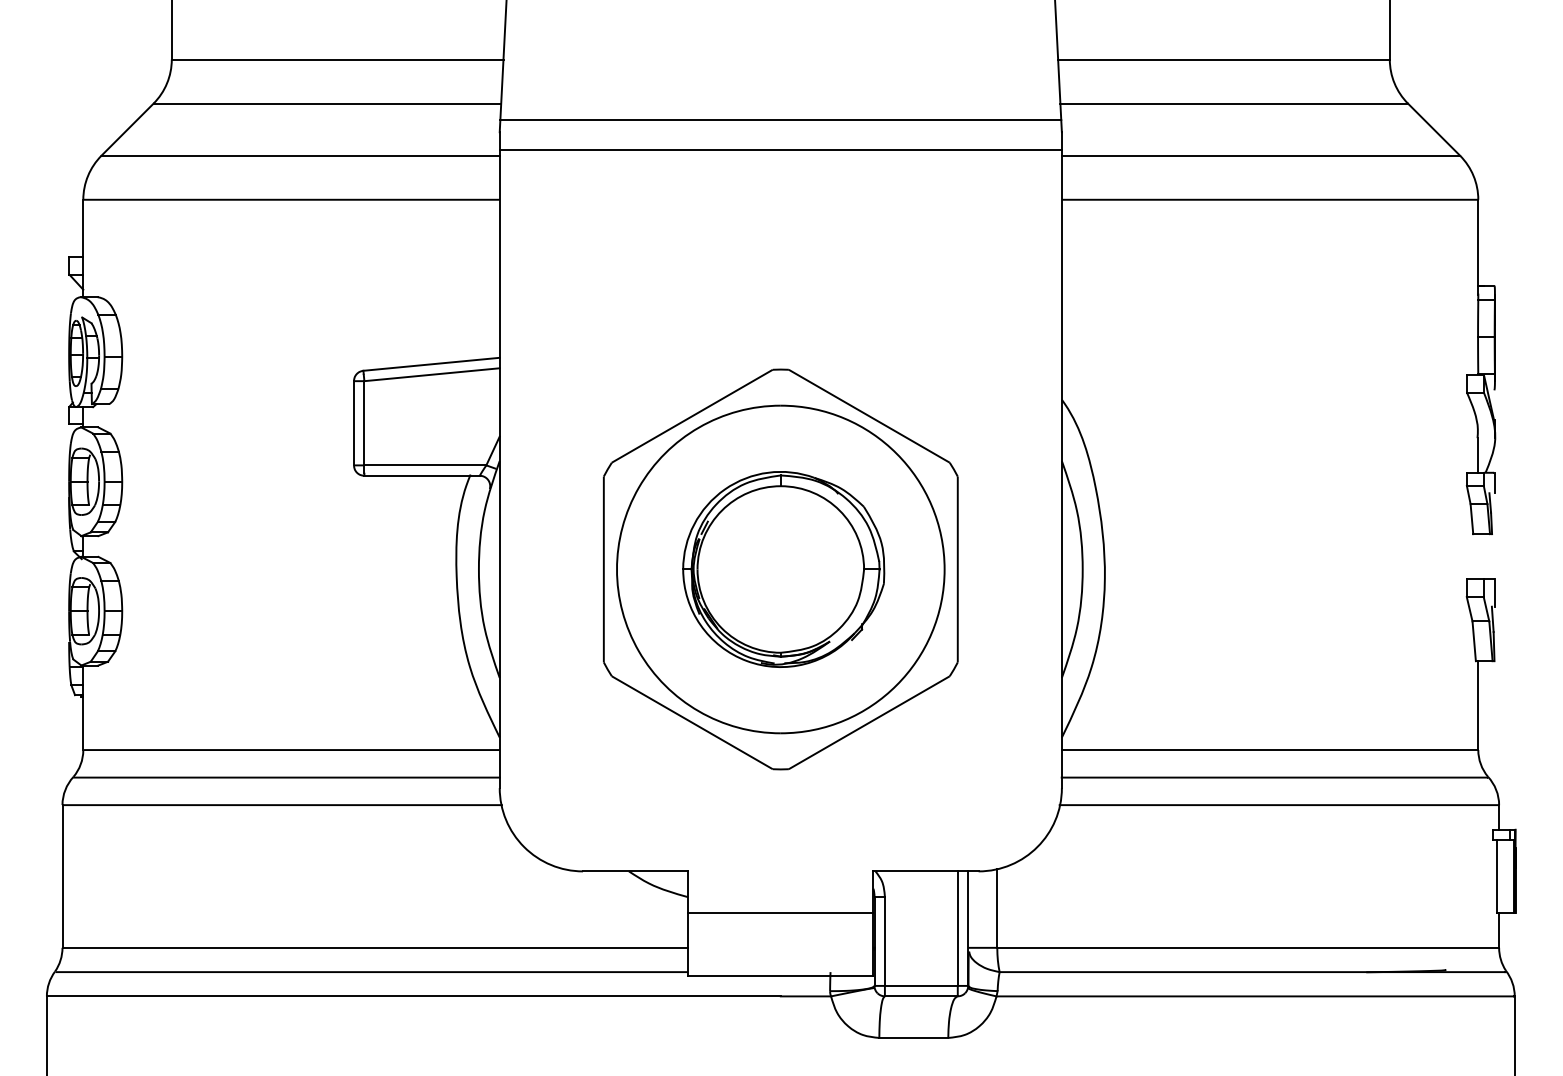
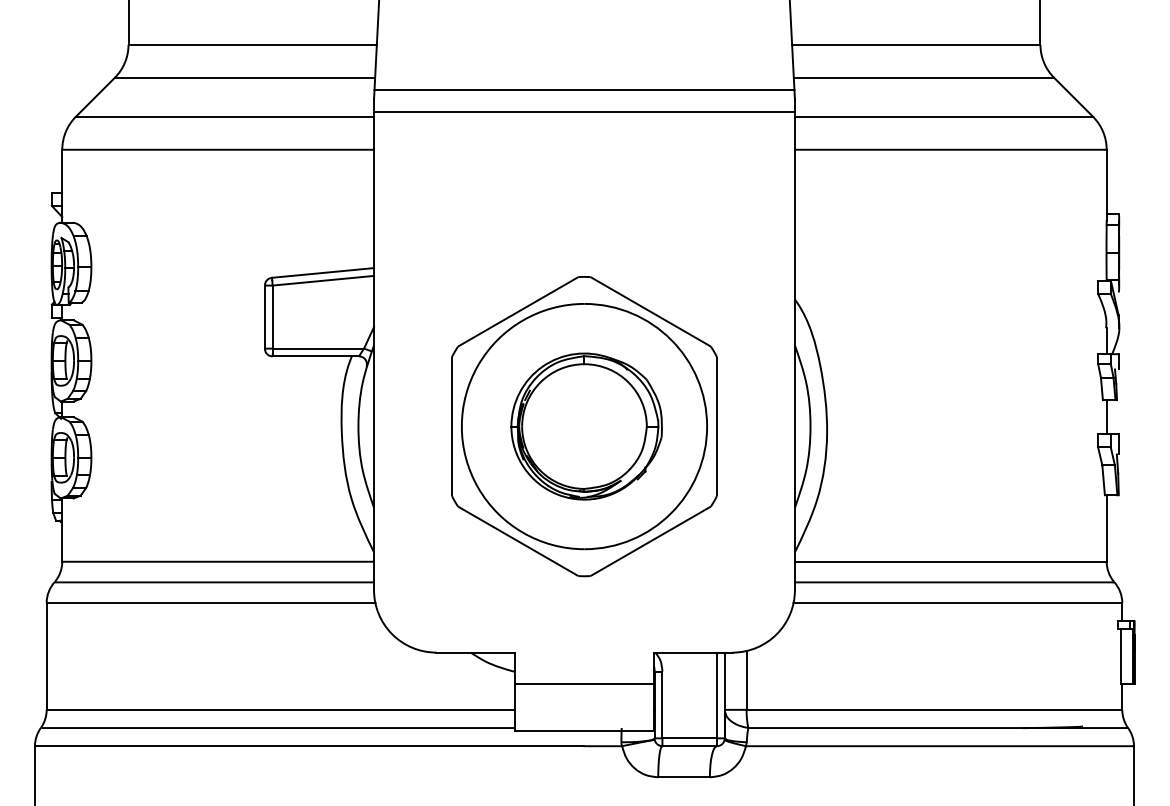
line: (1478, 556) -> (1106, 416), added

